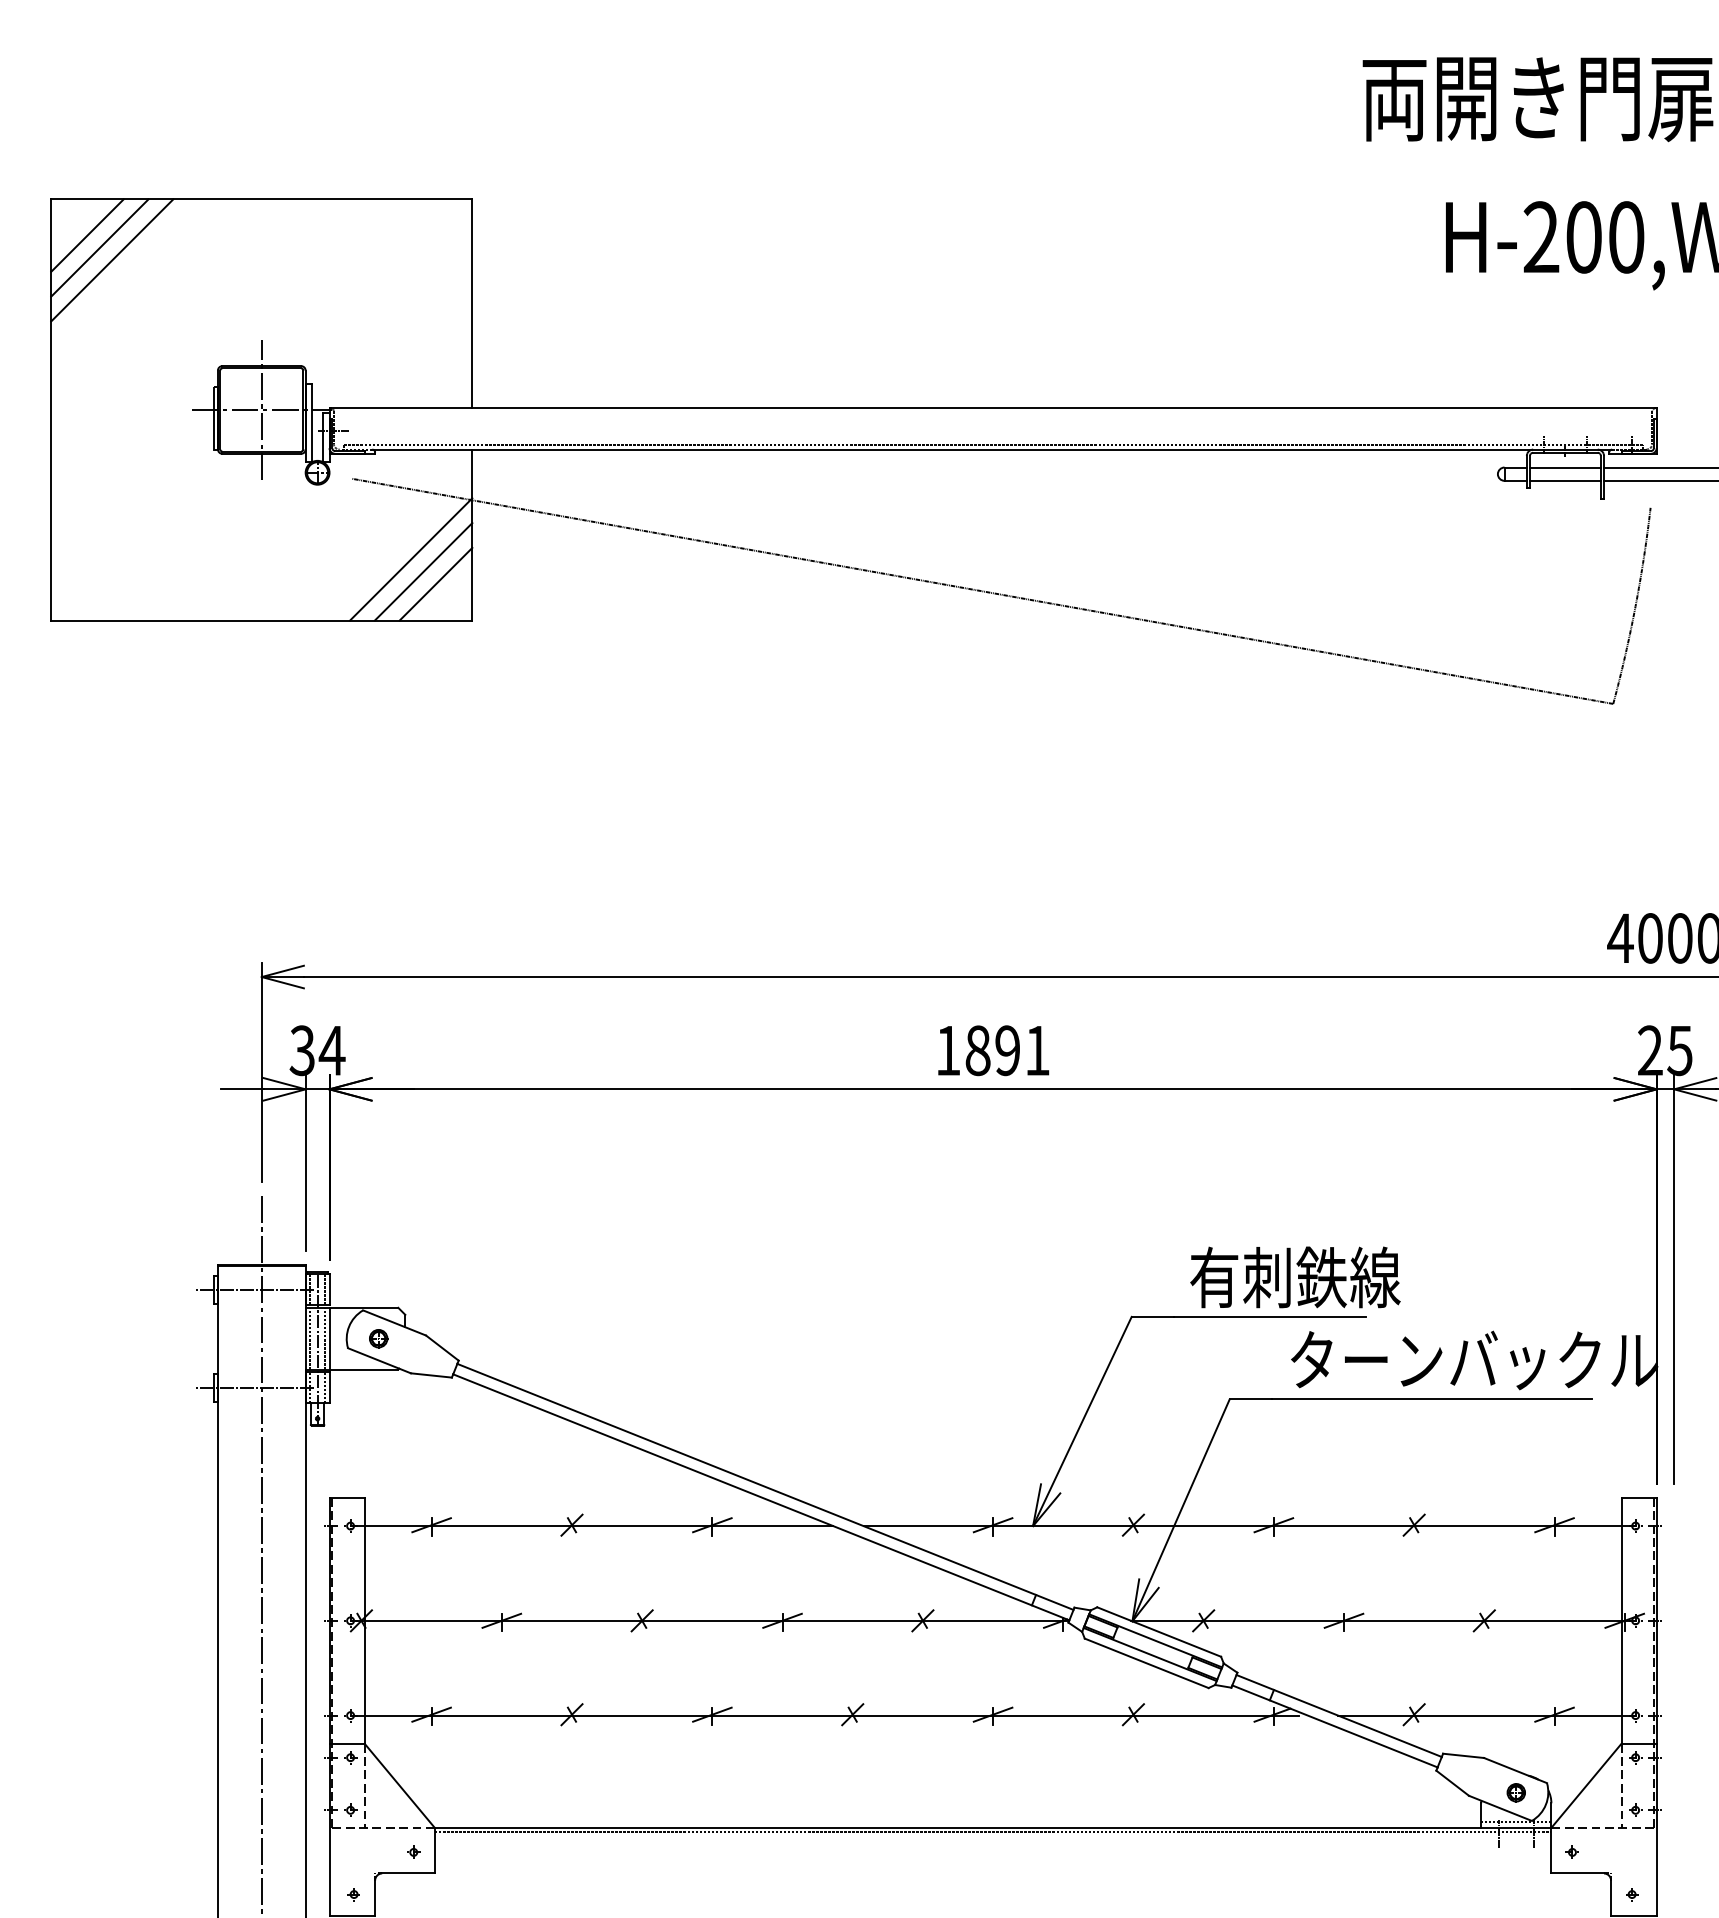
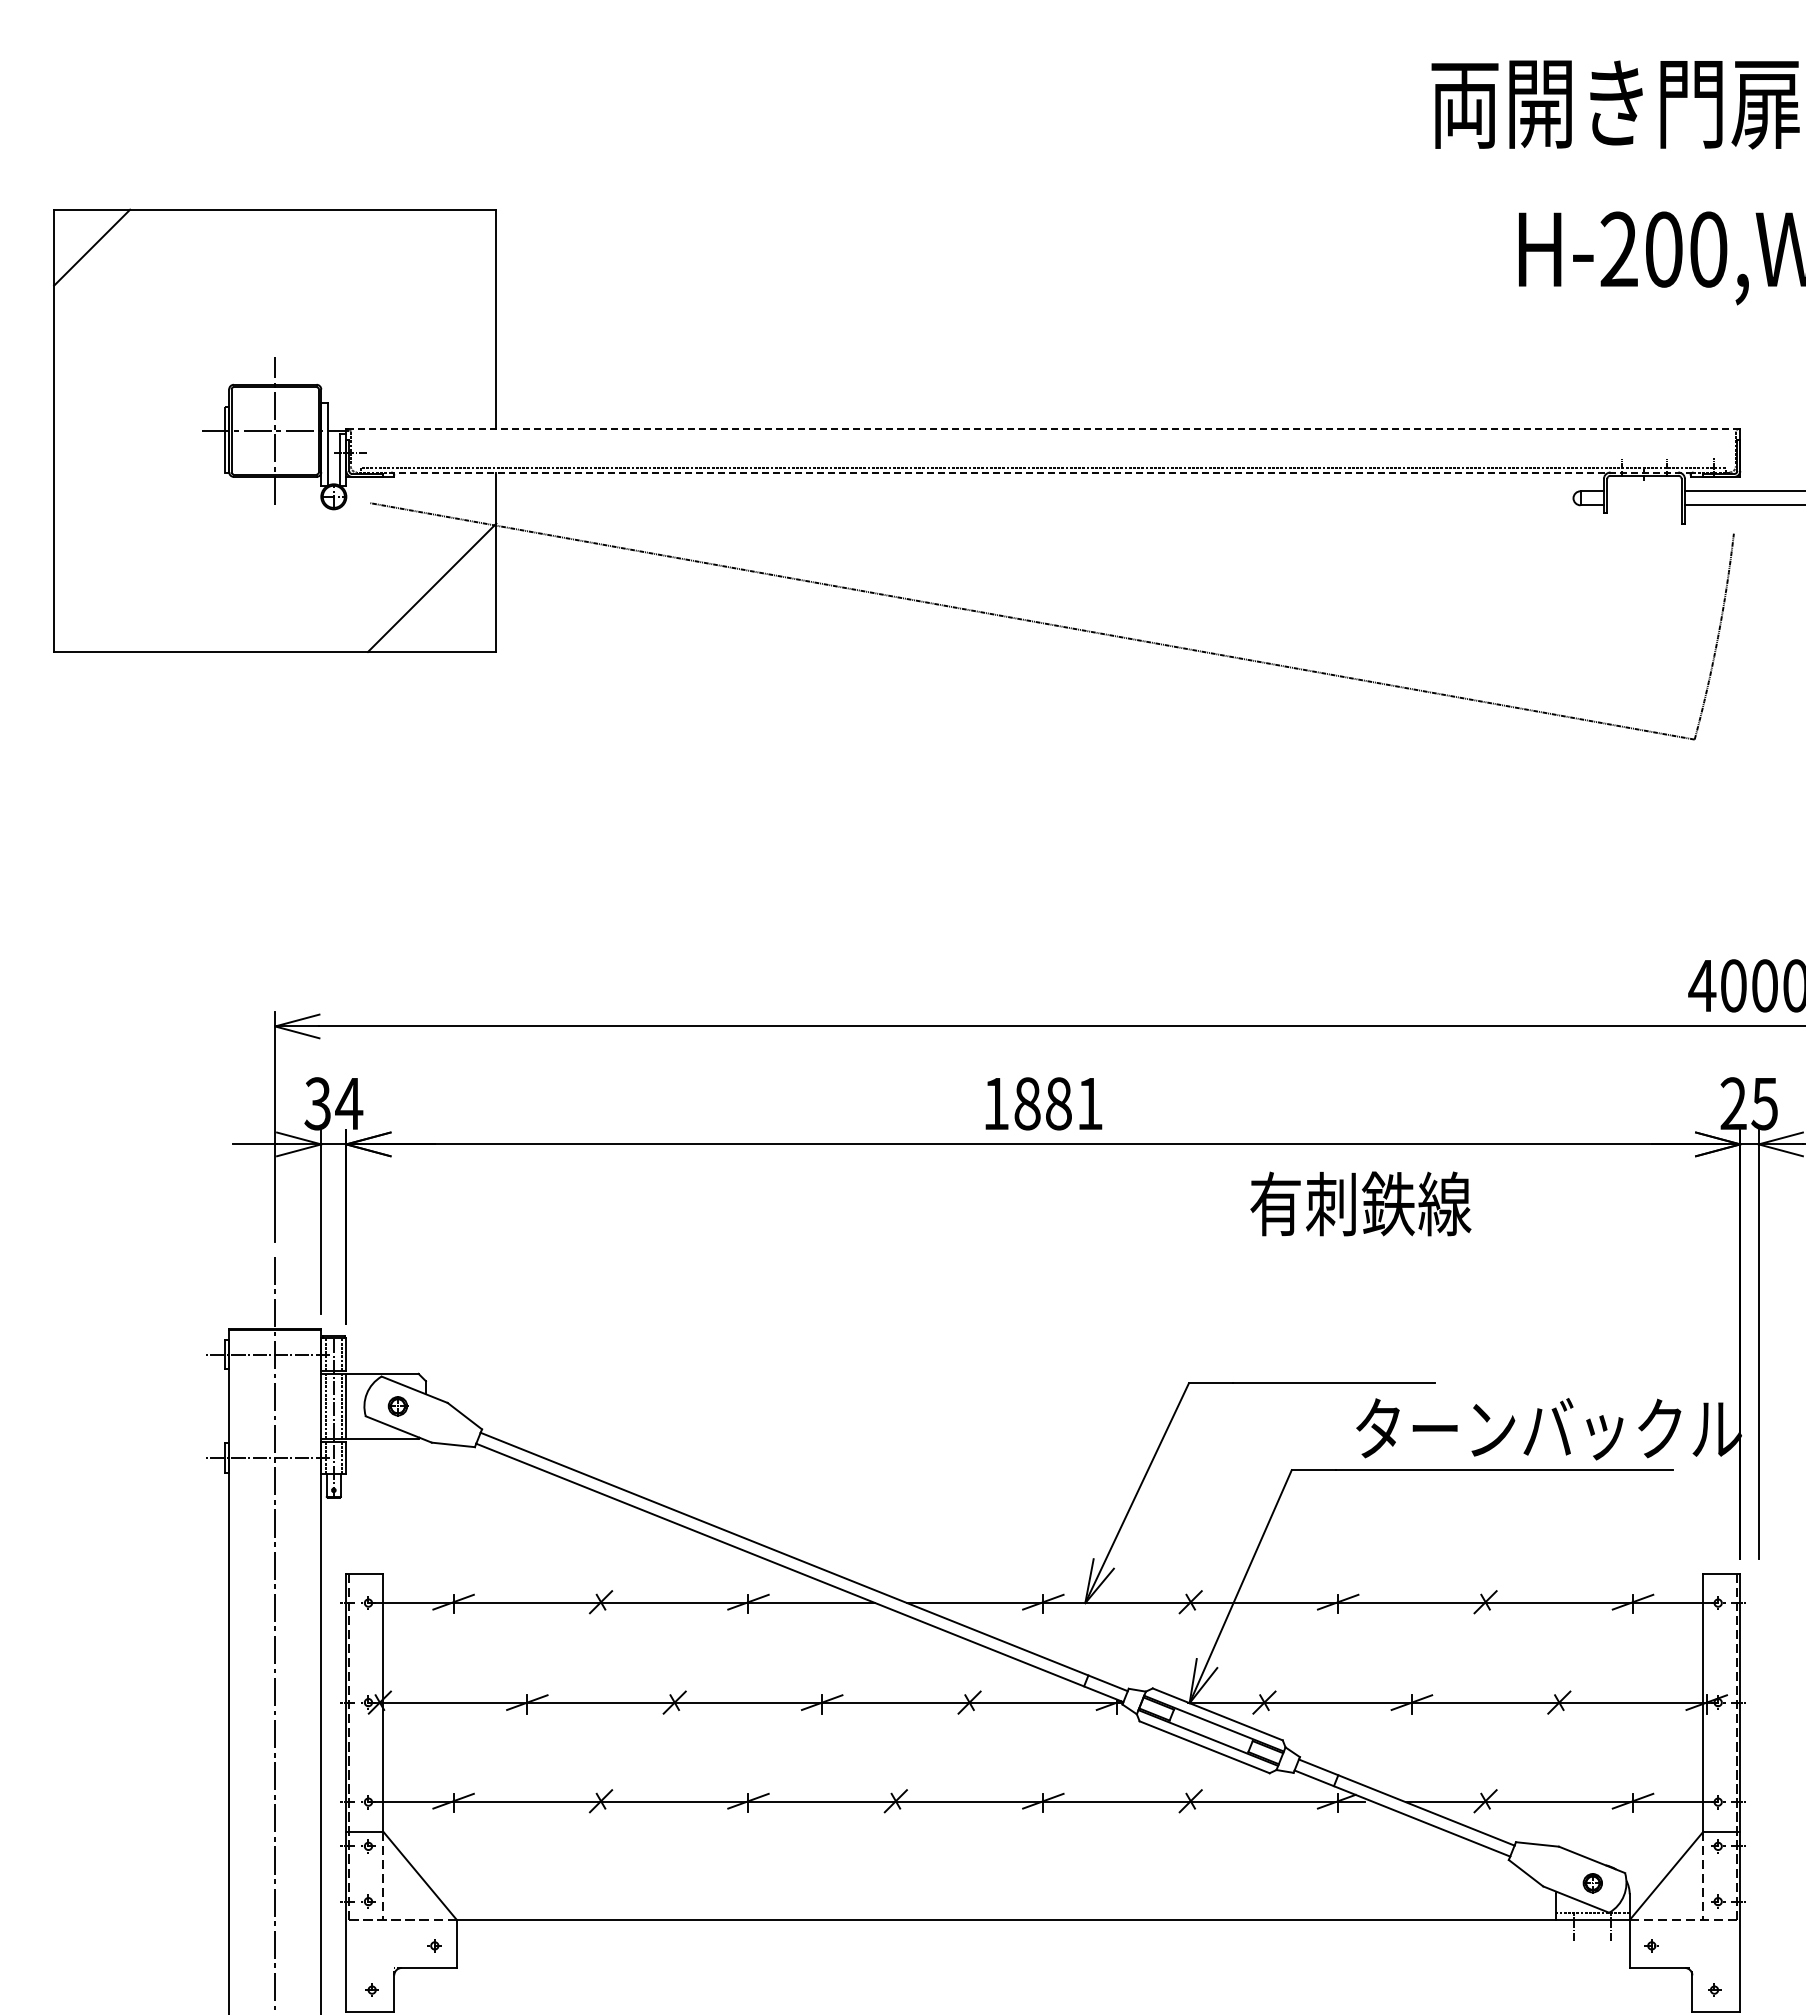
line: (100, 247) -> (105, 260), removed
line: (112, 260) -> (118, 273), removed
line: (993, 408) -> (1043, 429), solid -> dashed
line: (991, 449) -> (1041, 472), solid -> dashed
line: (1565, 467) -> (1644, 491), removed
line: (1565, 481) -> (1644, 505), removed
line: (423, 571) -> (445, 600), removed
line: (436, 583) -> (458, 613), removed
text: (1007, 1050) -> (1058, 1103), 1891 -> 1881
text: (1295, 1277) -> (1360, 1203), moved
line: (992, 1832) -> (1042, 1924), removed

